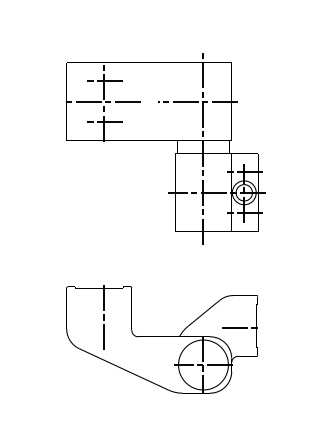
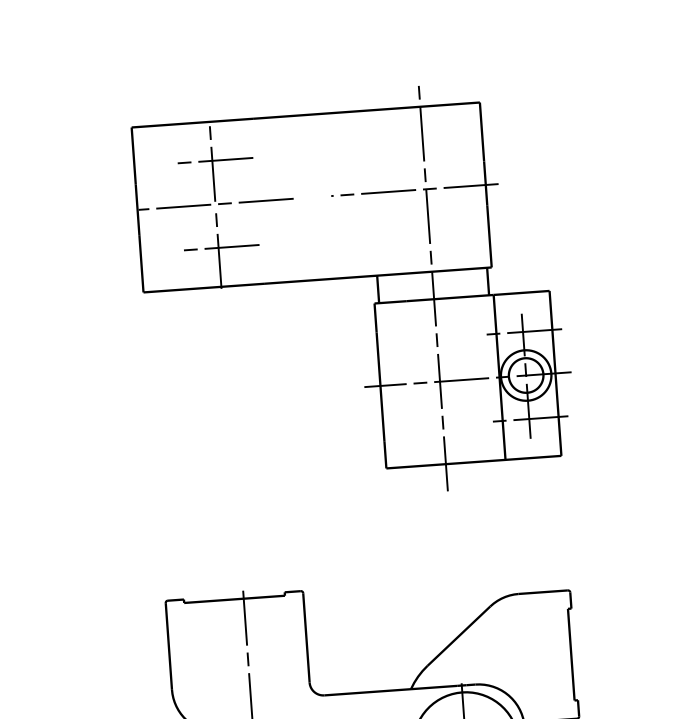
line: (241, 328) -> (540, 662), removed

